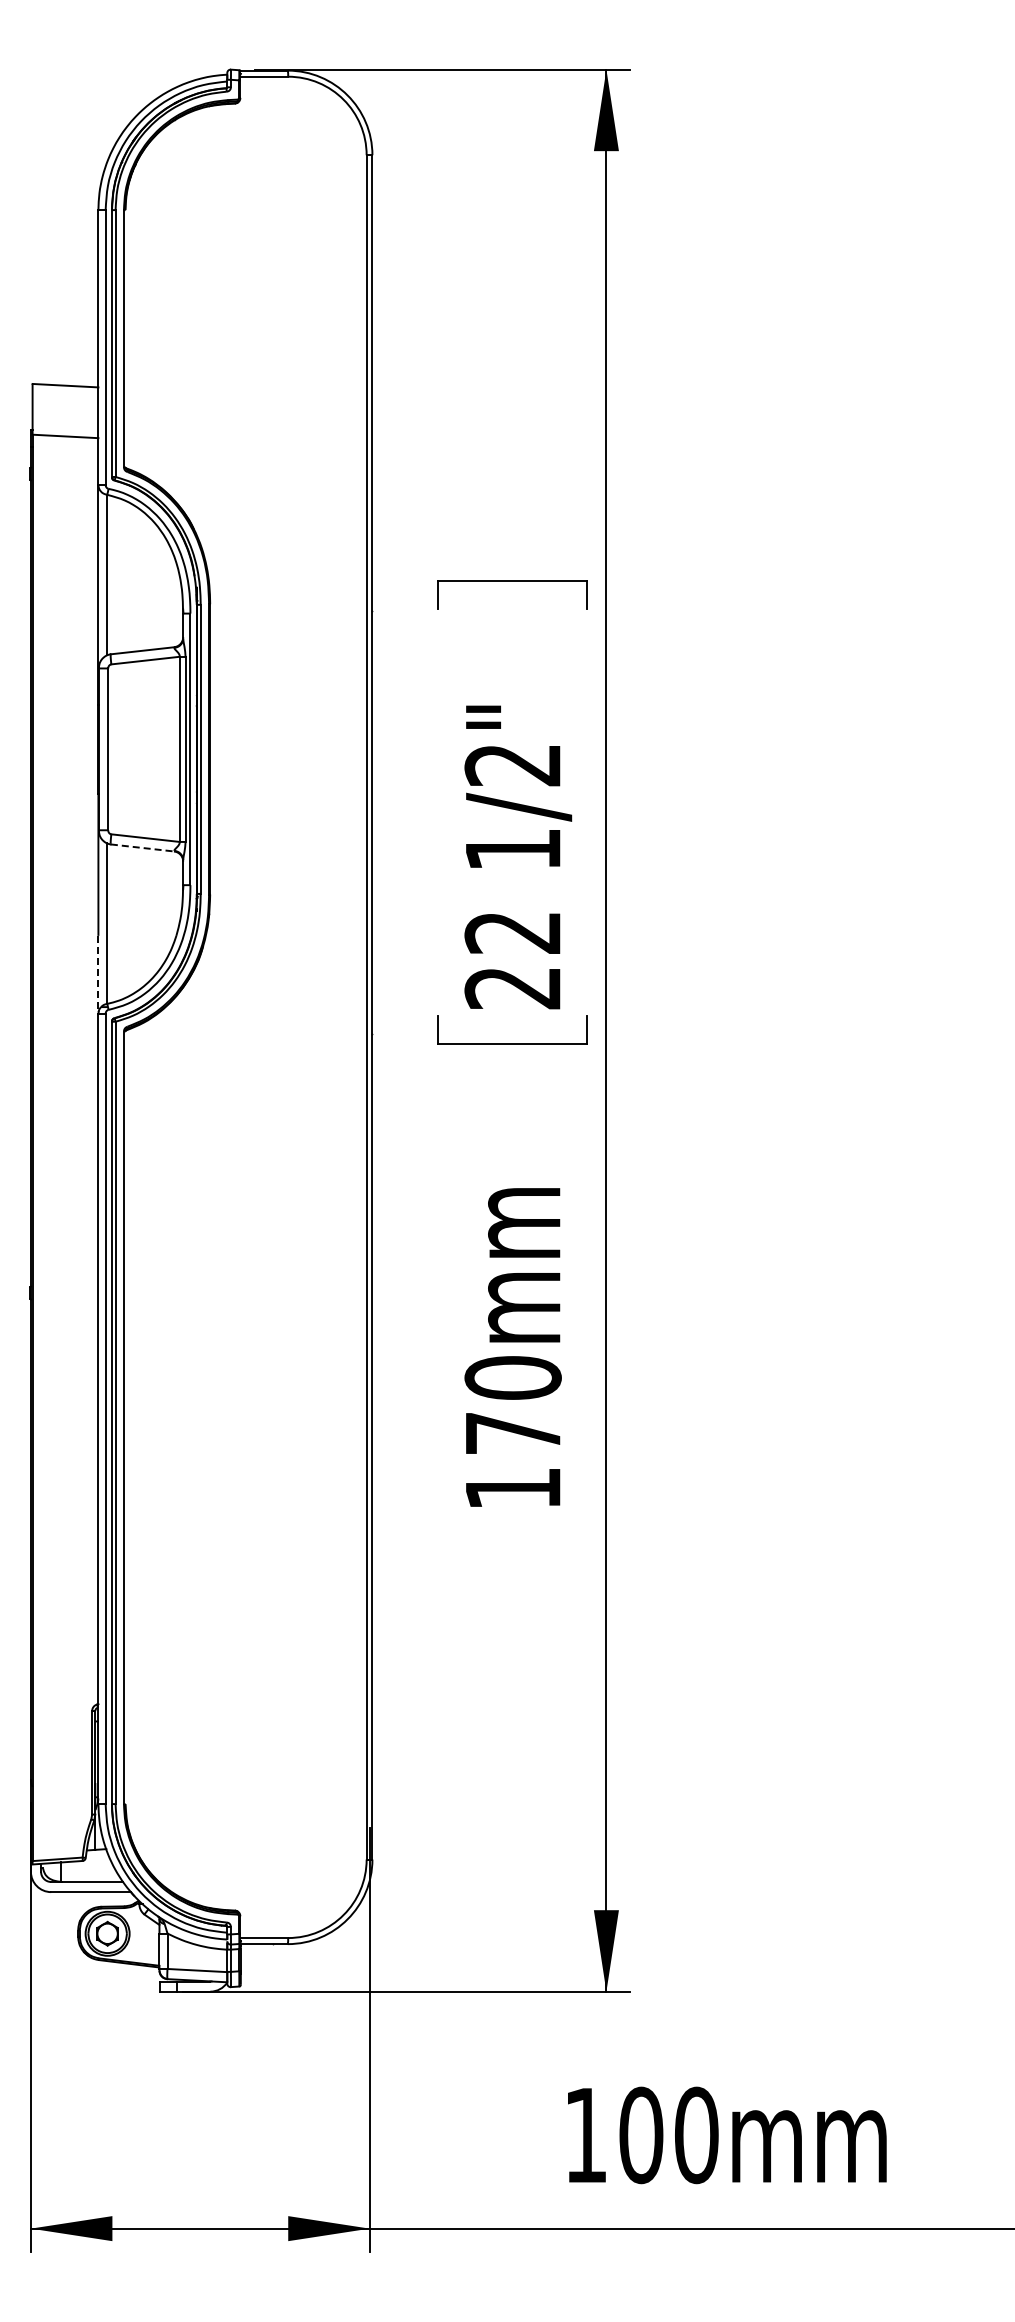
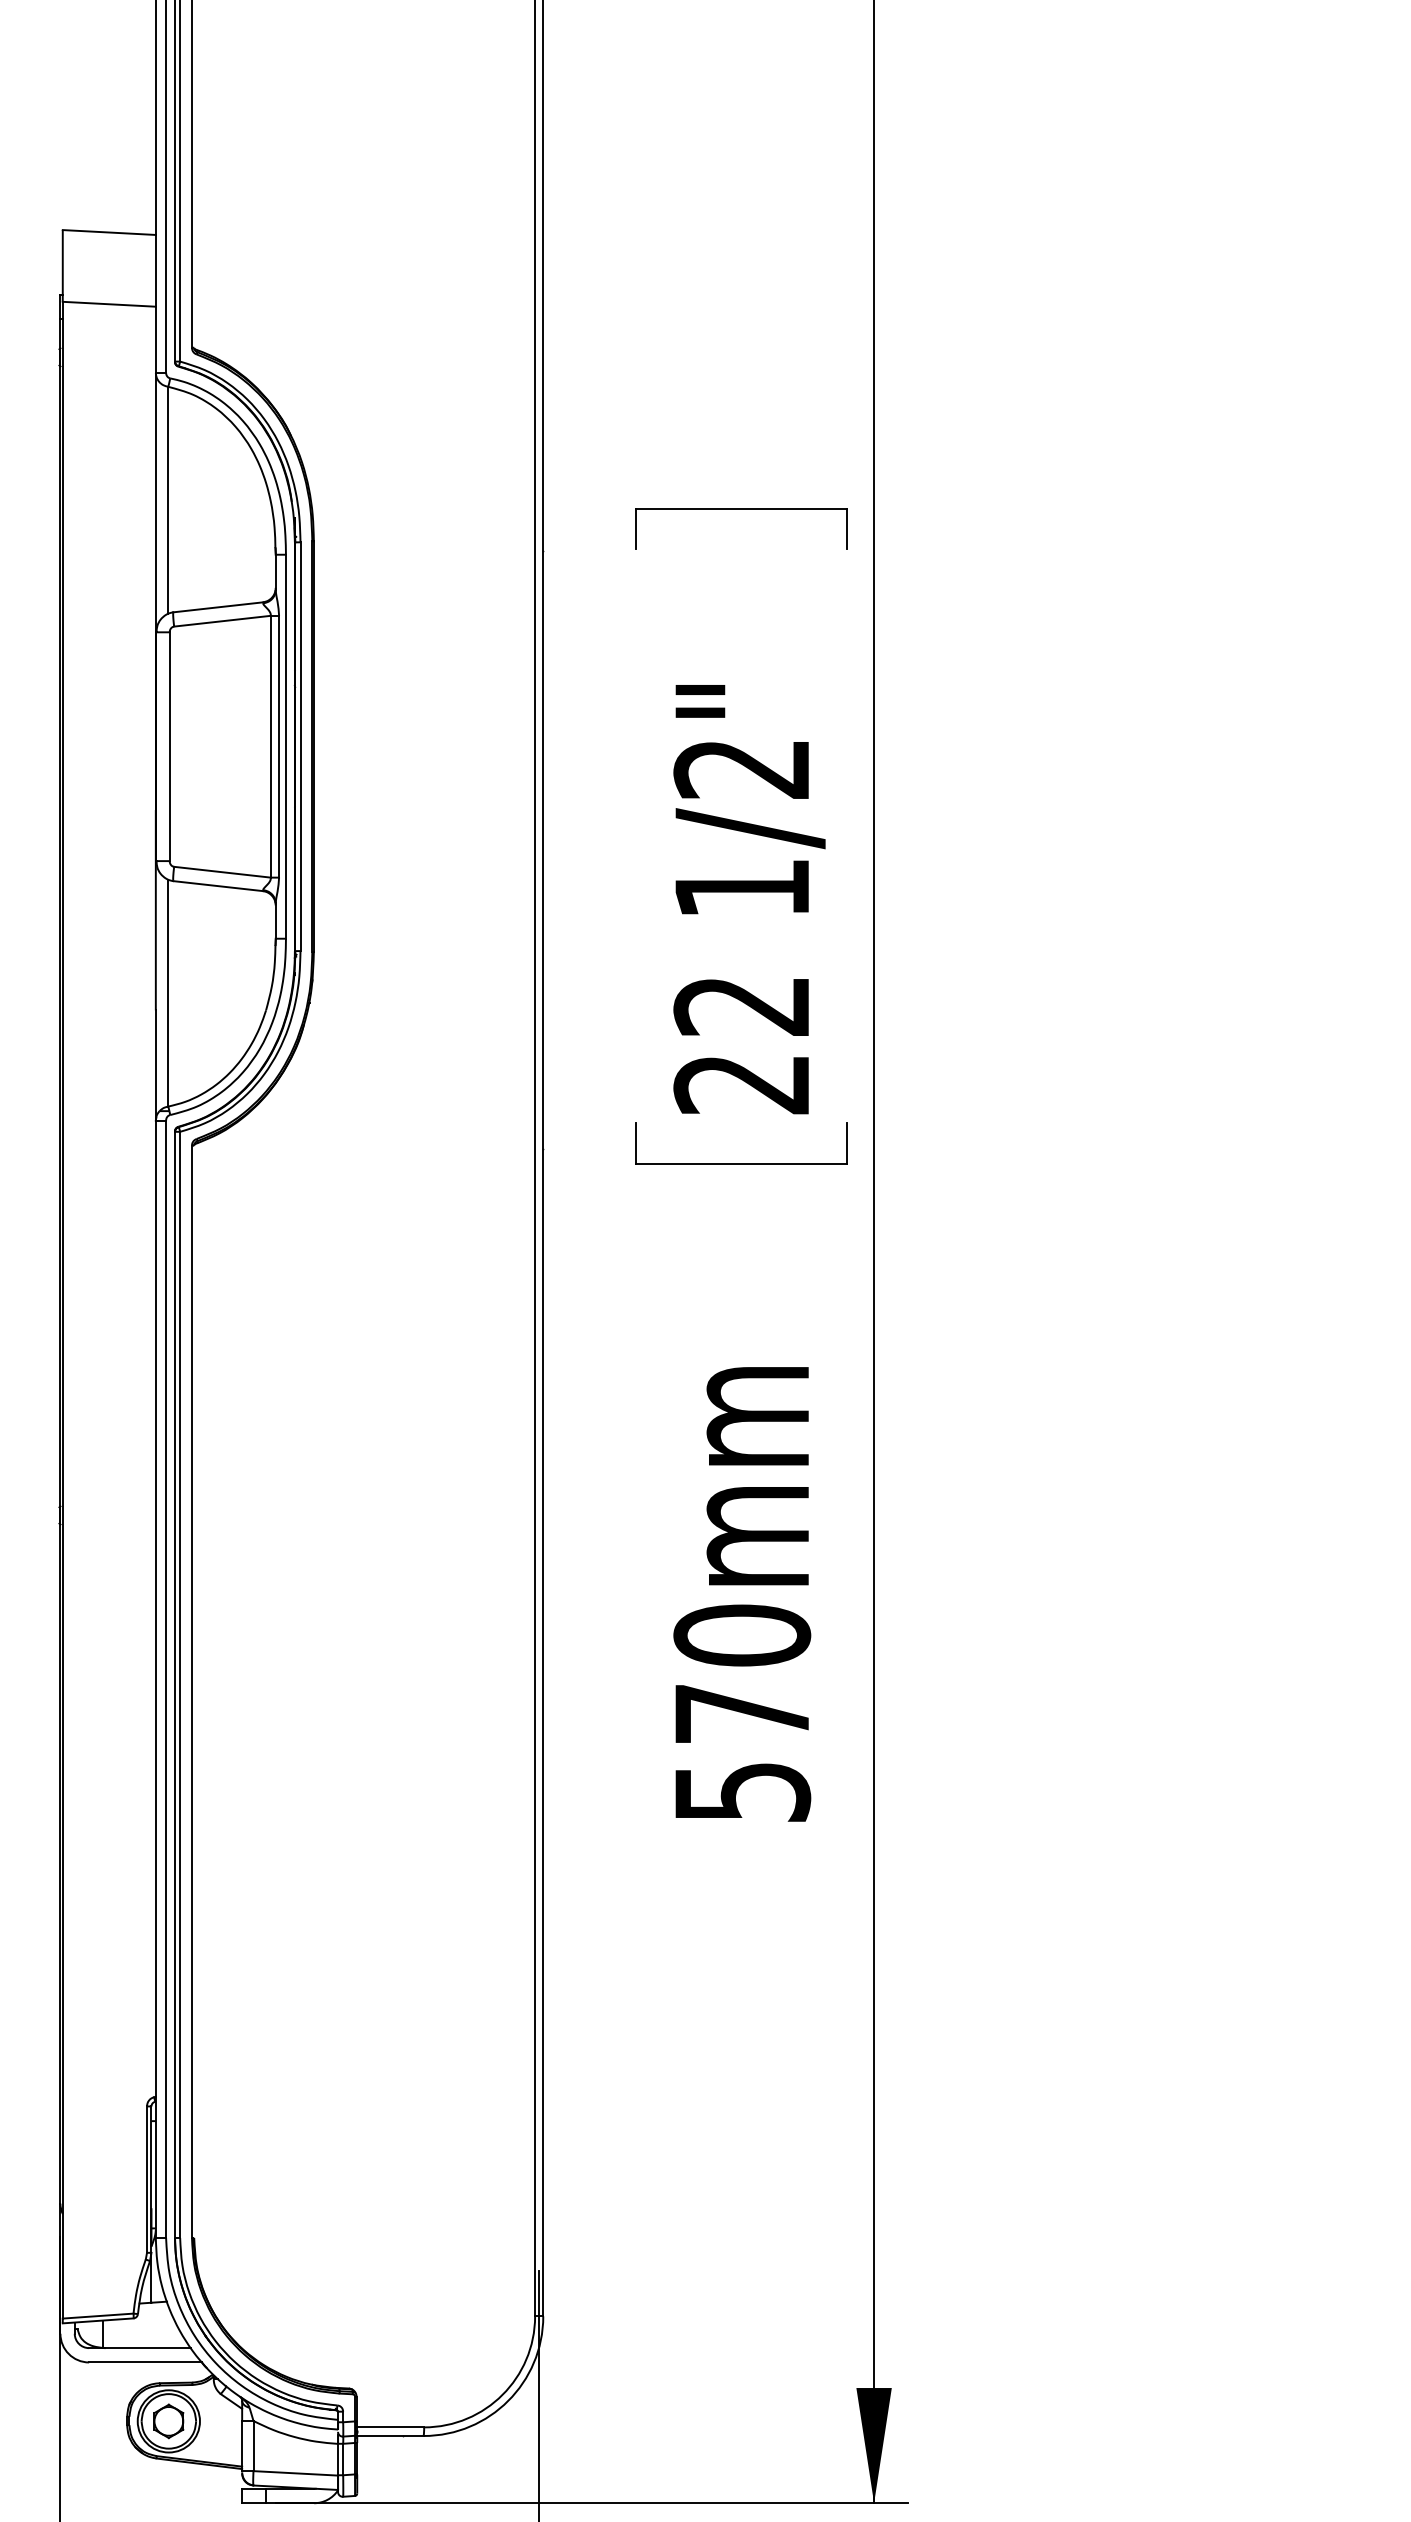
line: (142, 847) -> (218, 885), dashed -> solid
line: (98, 974) -> (155, 1065), dashed -> solid
text: (513, 1488) -> (742, 1791), 170mm -> 570mm

